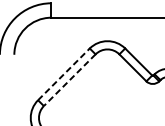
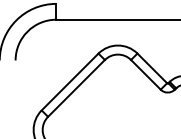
line: (64, 73) -> (70, 81), dashed -> solid
line: (69, 80) -> (76, 88), dashed -> solid

